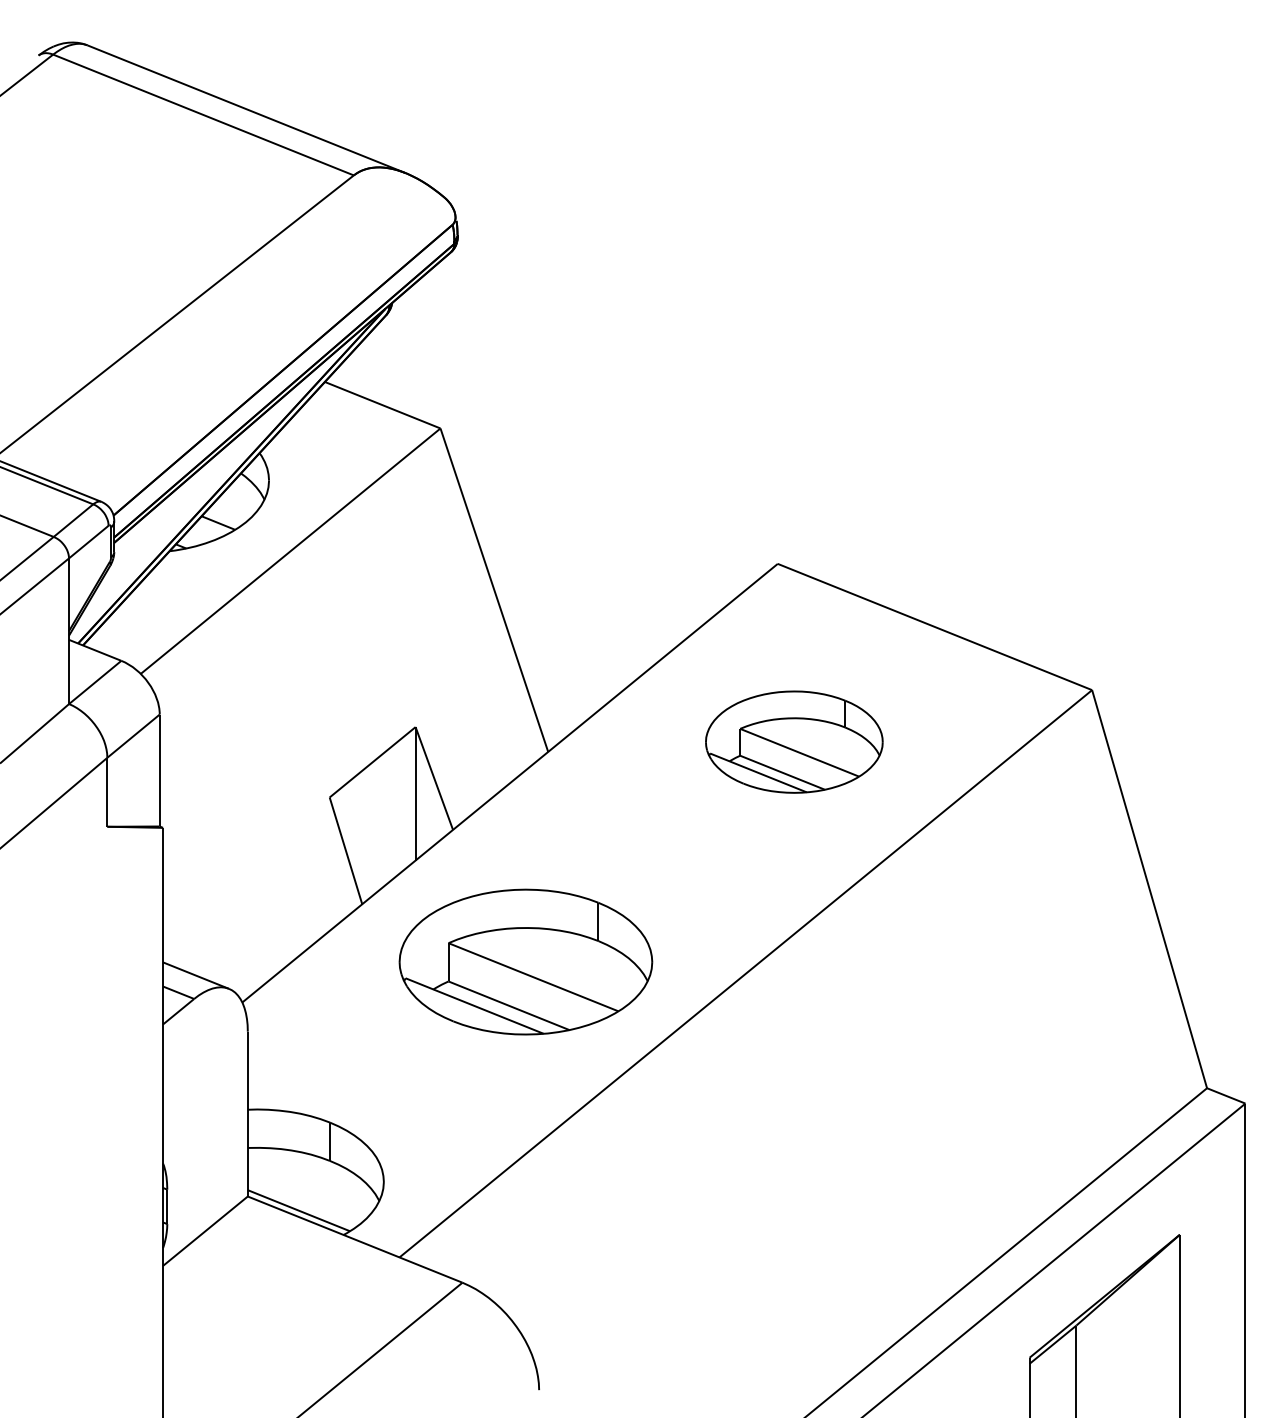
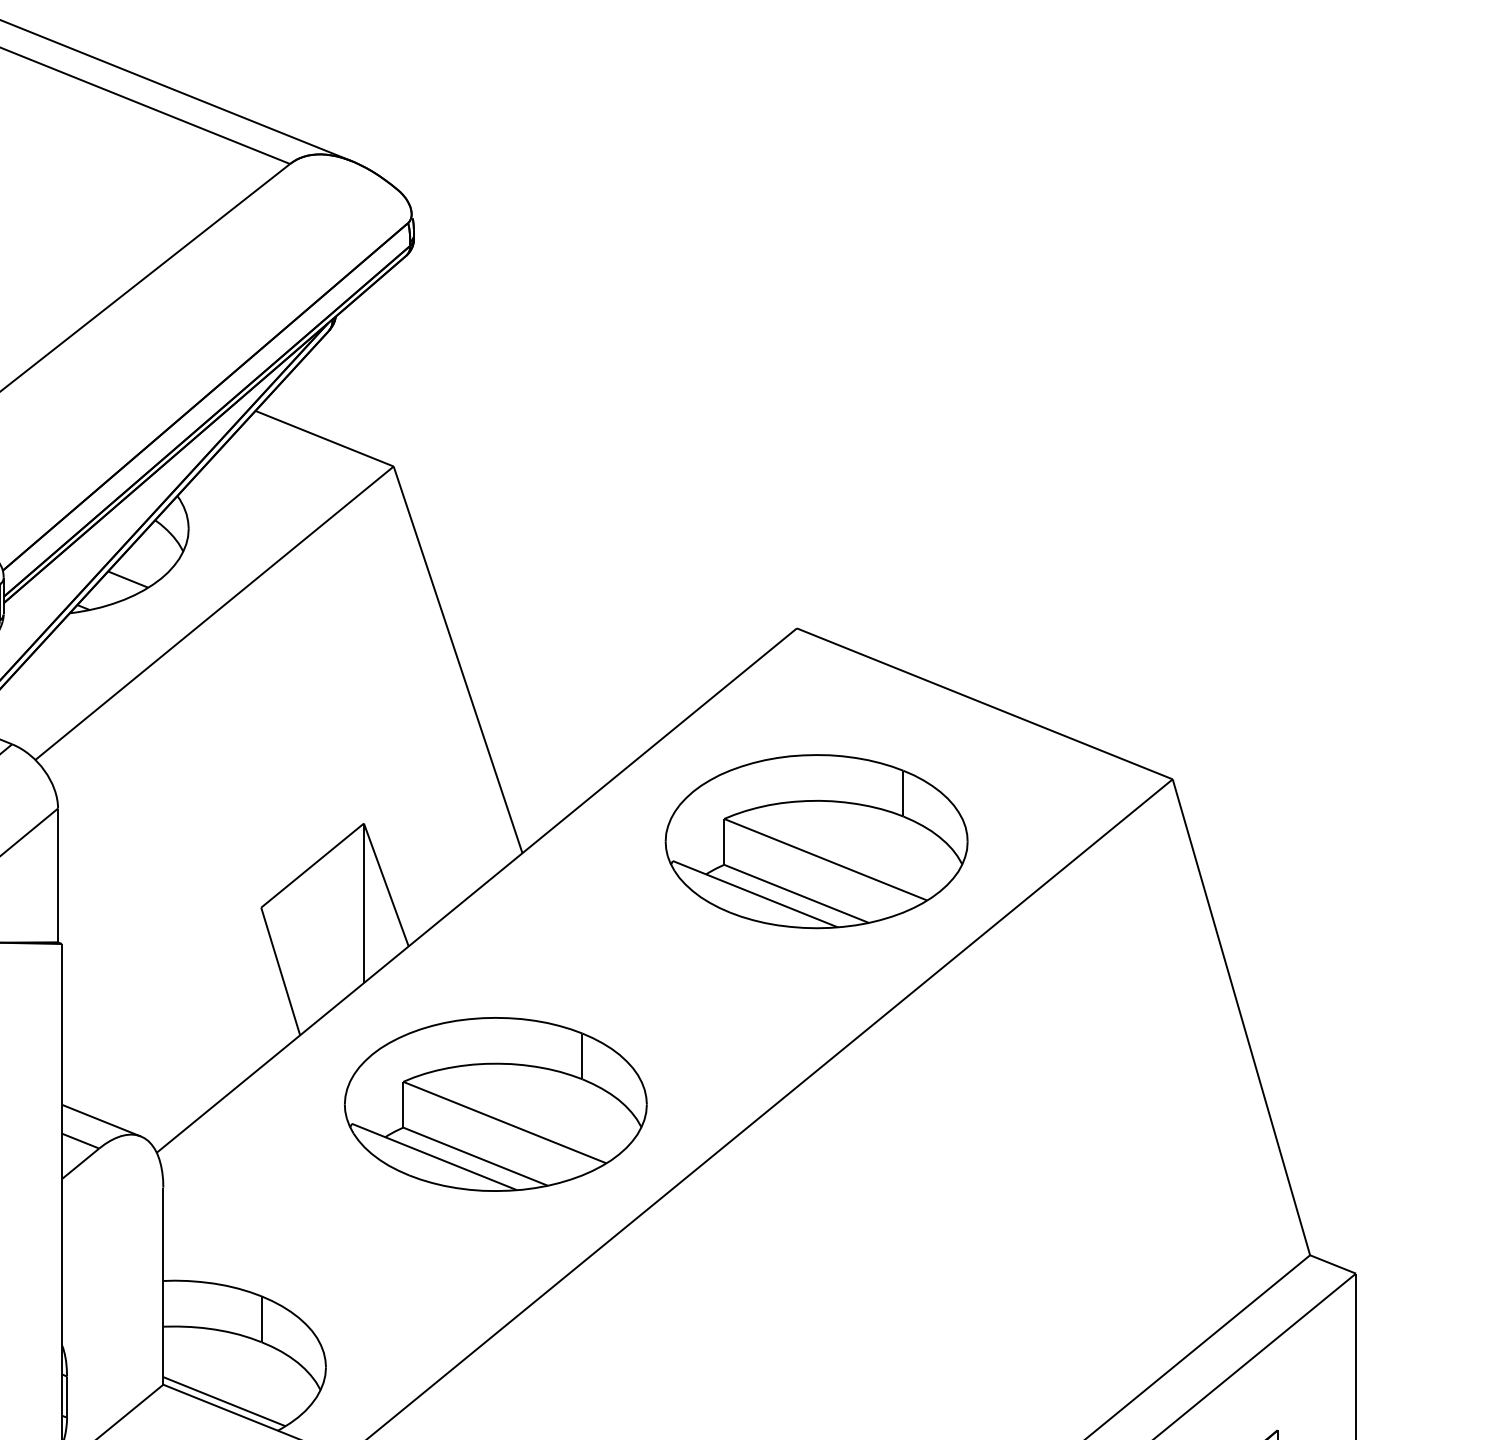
part: (794, 741) -> (816, 840), size x1.43

